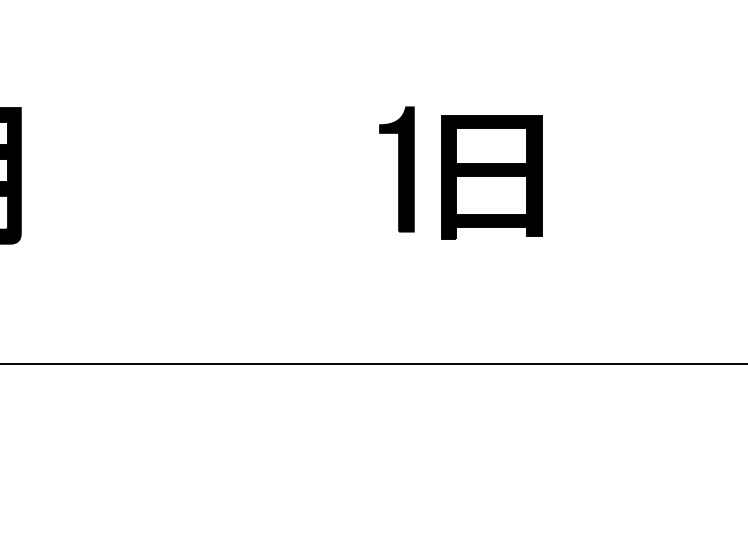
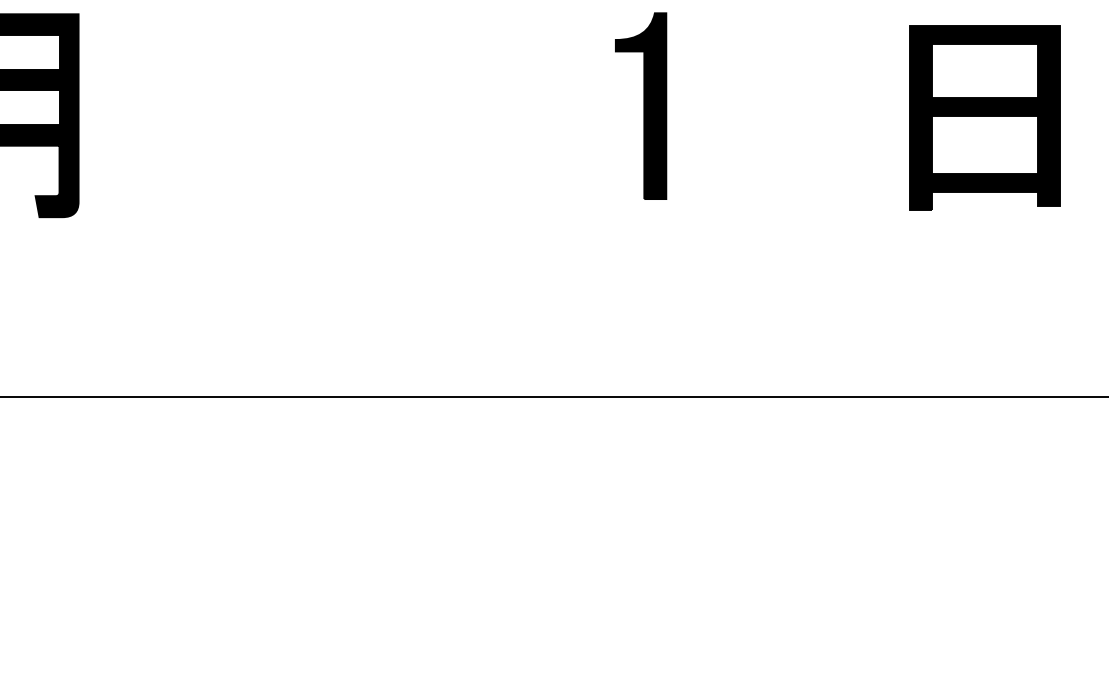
part: (491, 177) -> (984, 118), moved

